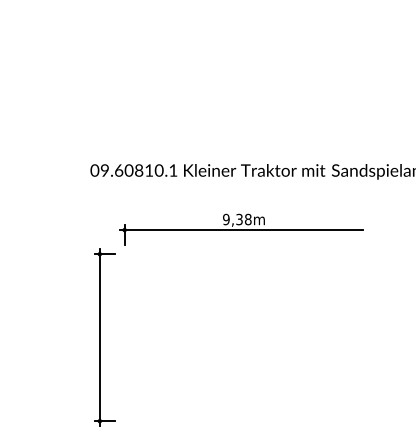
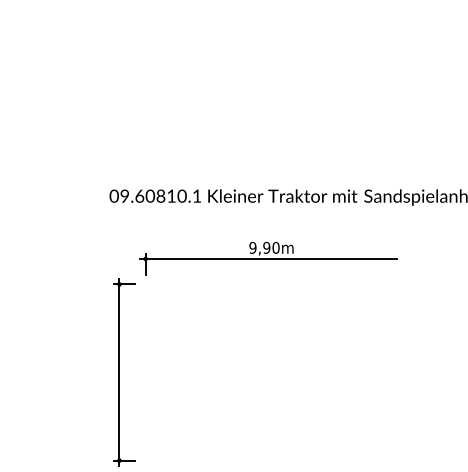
text: (243, 219) -> (271, 247), 9,38m -> 9,90m

